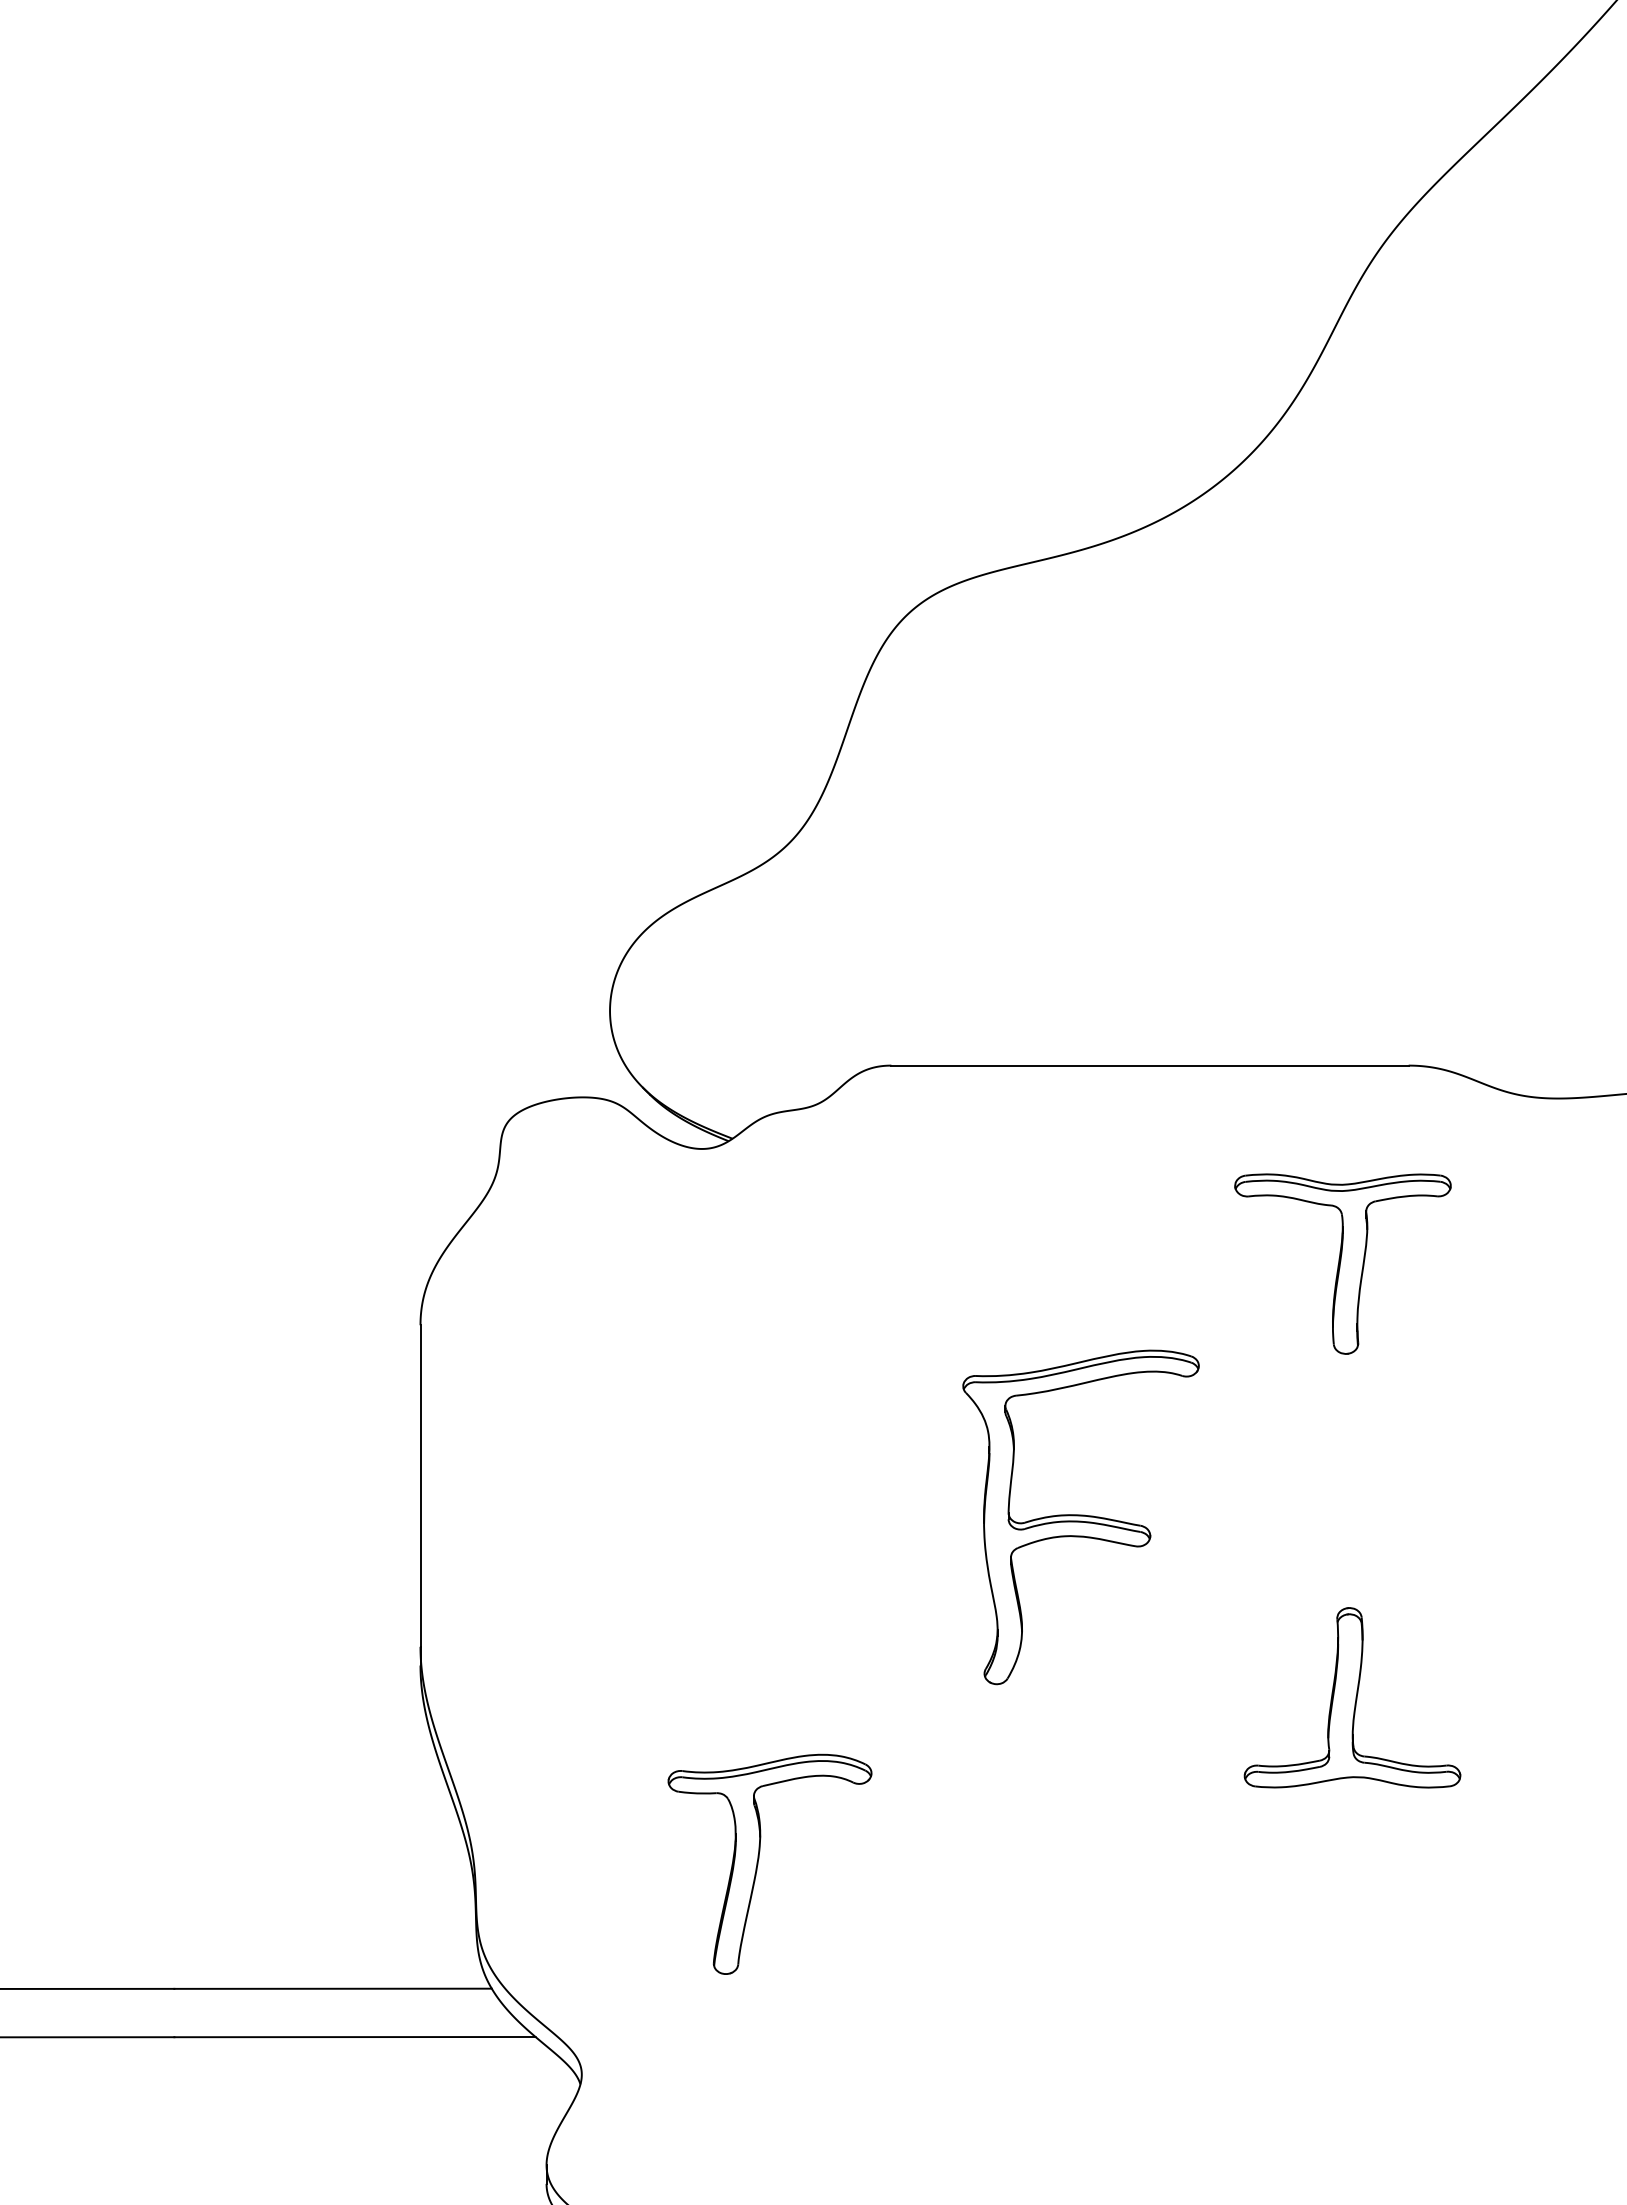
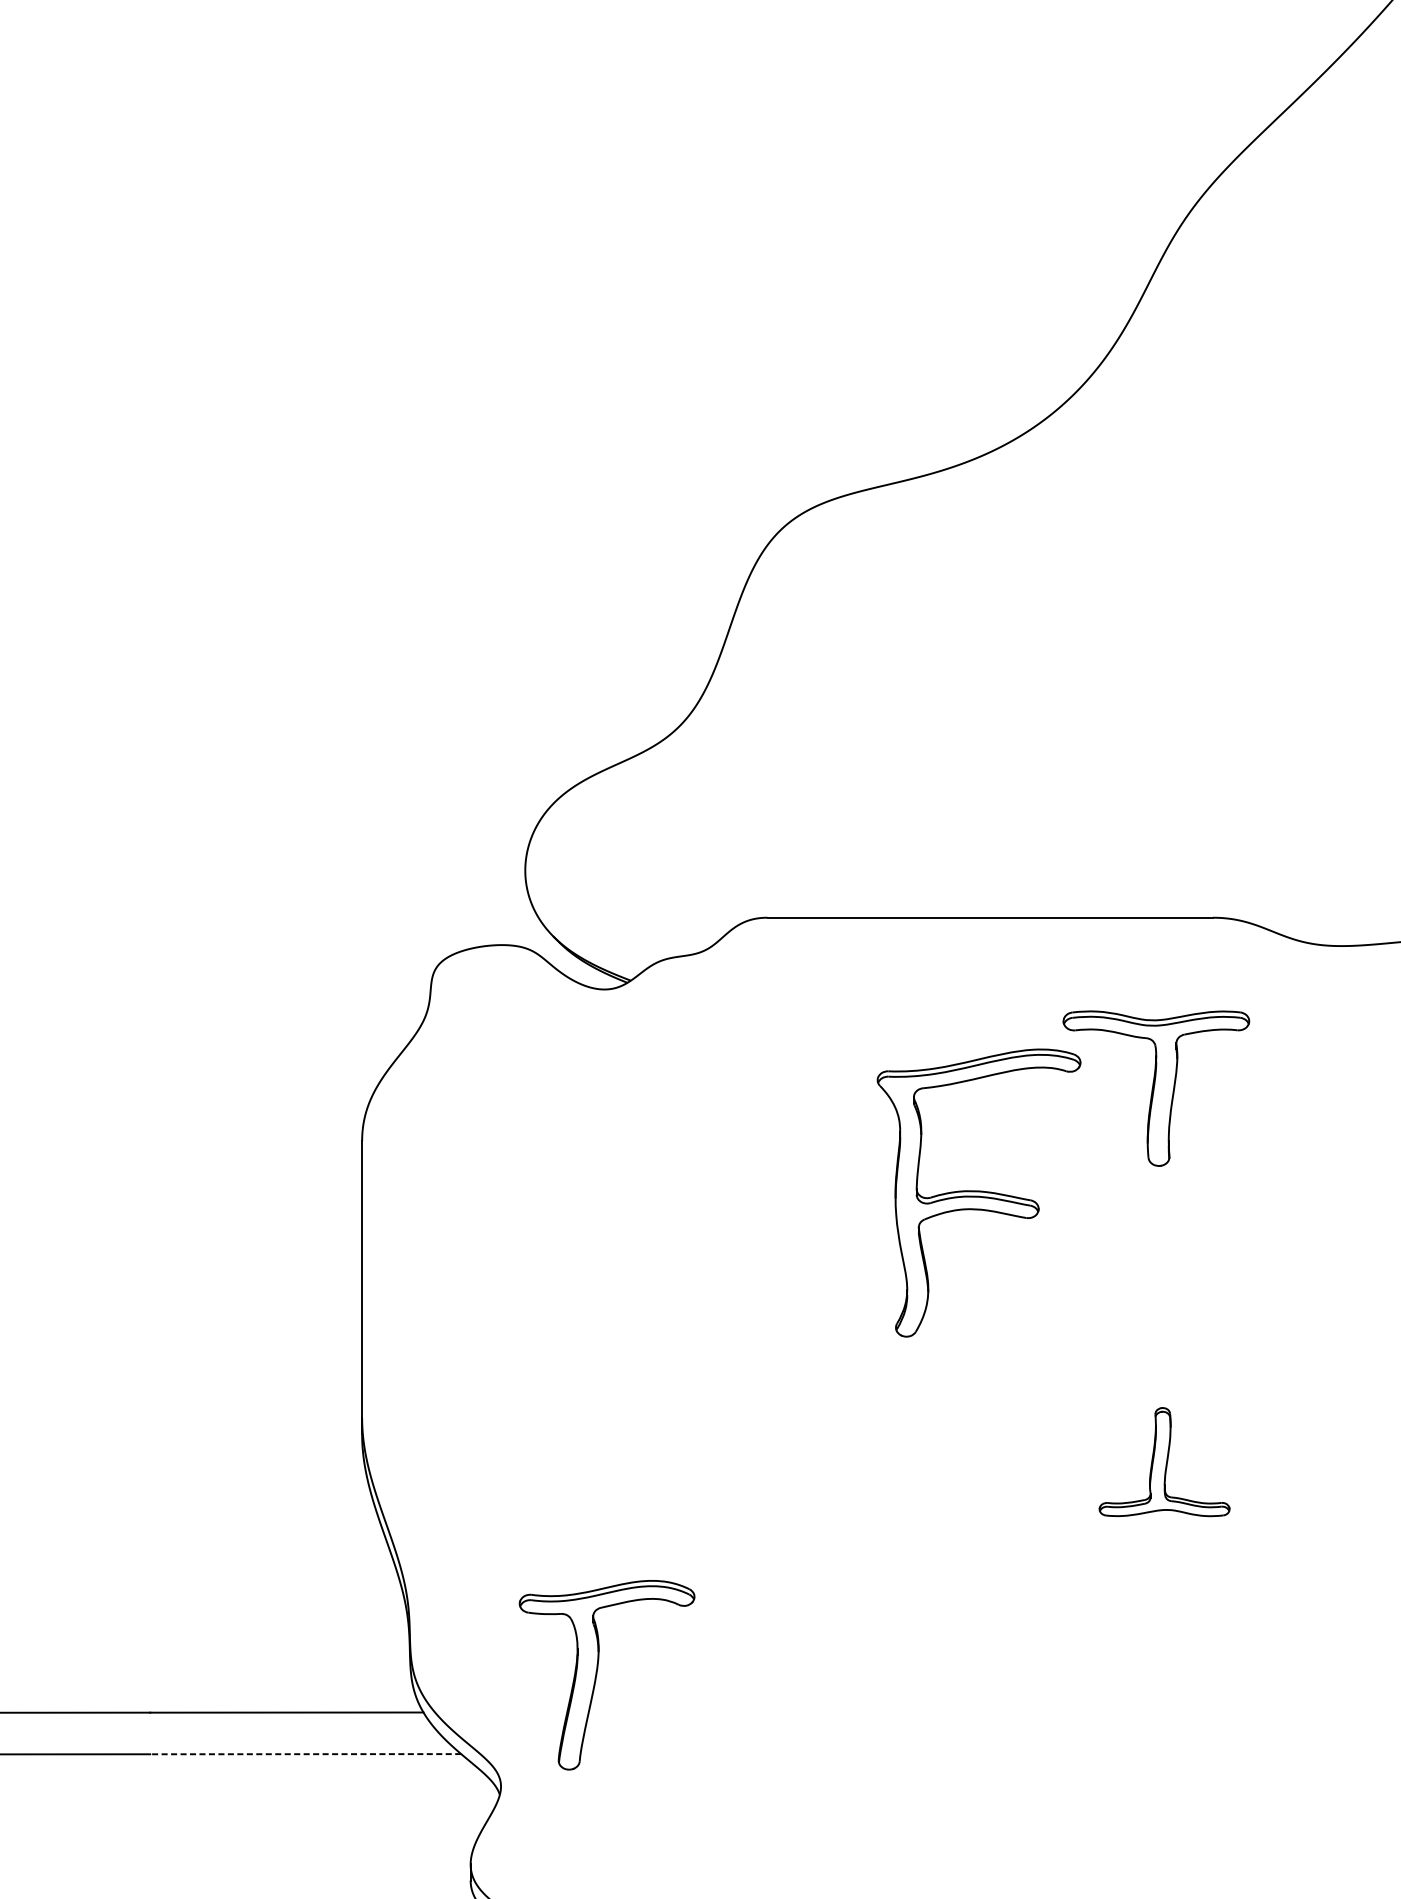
part: (1080, 1517) -> (978, 1193), moved
part: (1352, 1697) -> (1164, 1461), size x0.7
part: (759, 1859) -> (598, 1671), moved
line: (354, 2037) -> (305, 1754), solid -> dashed

